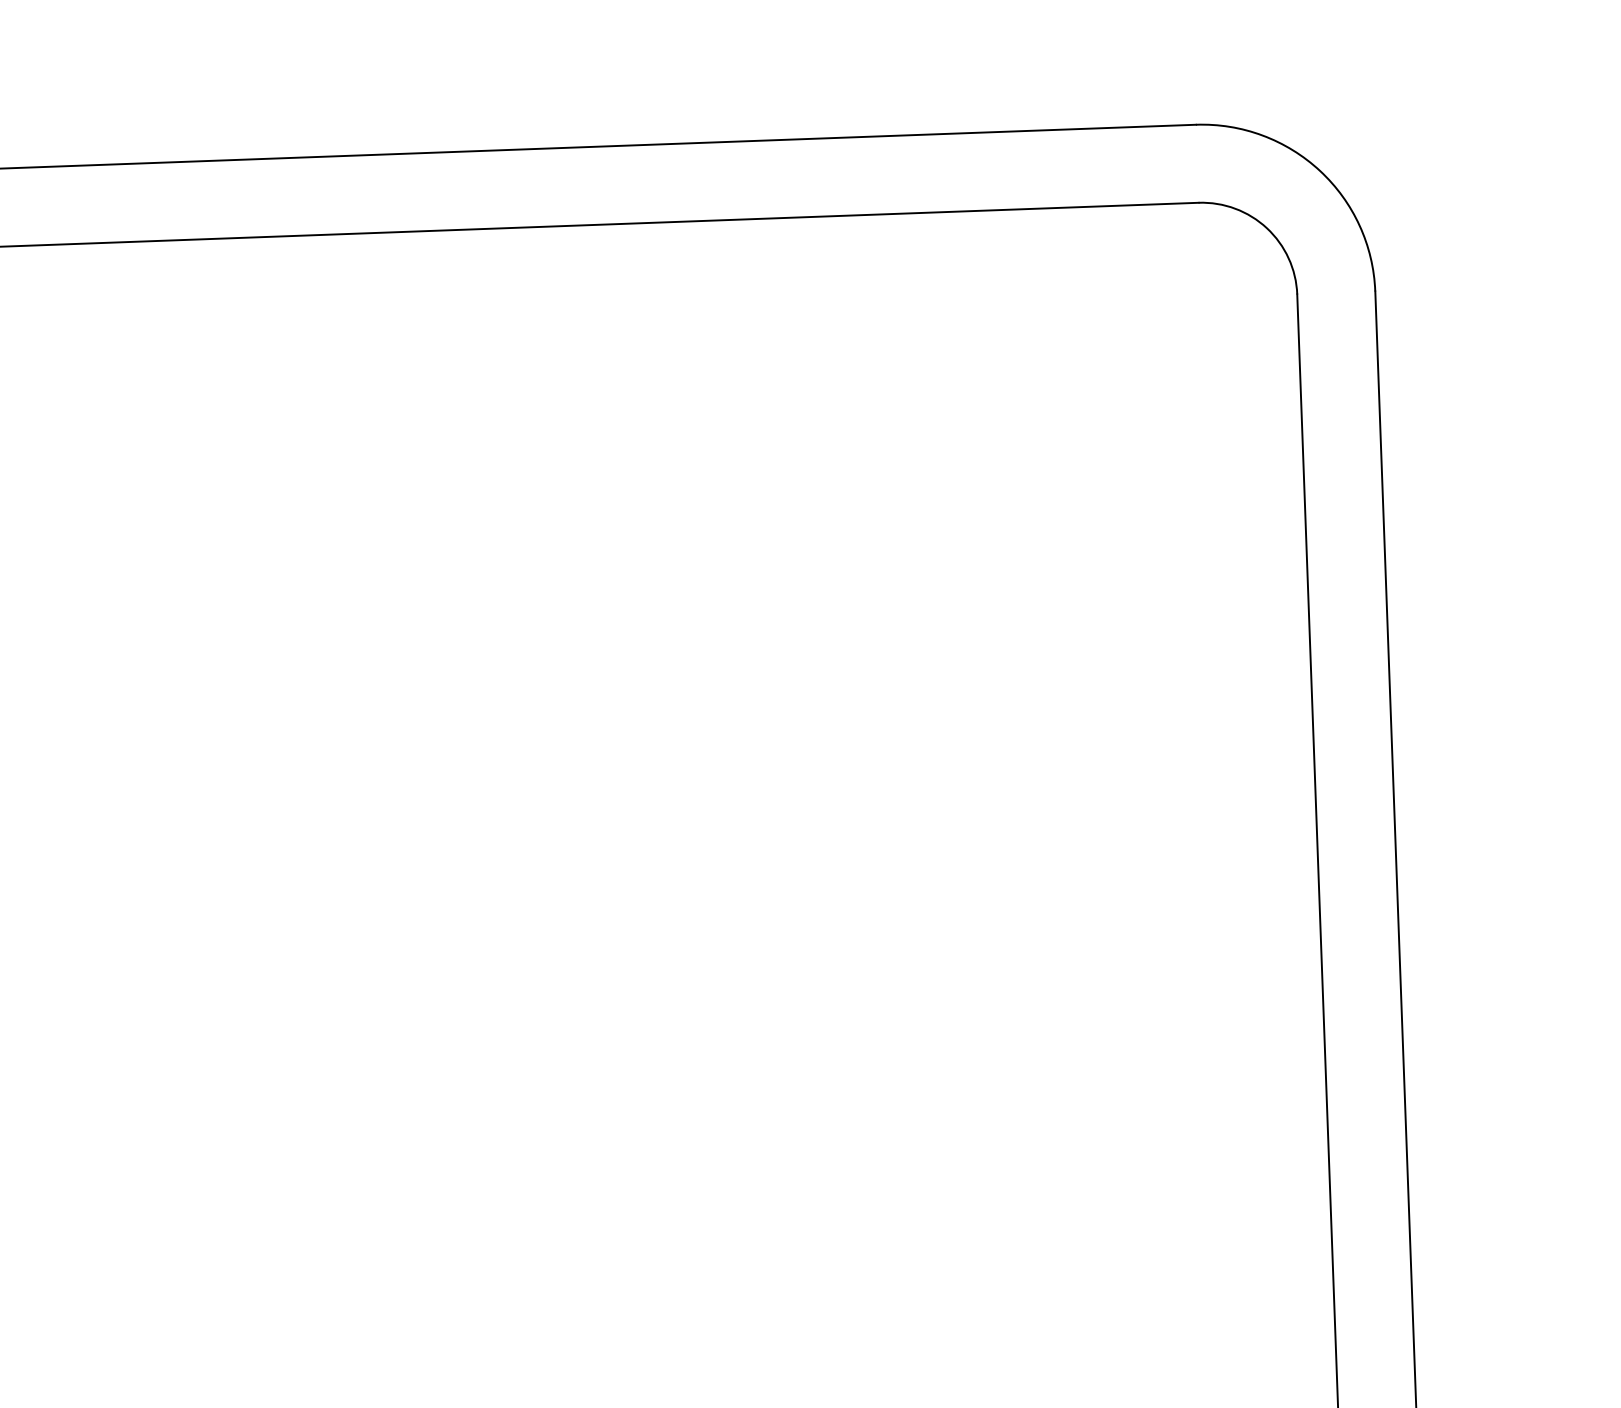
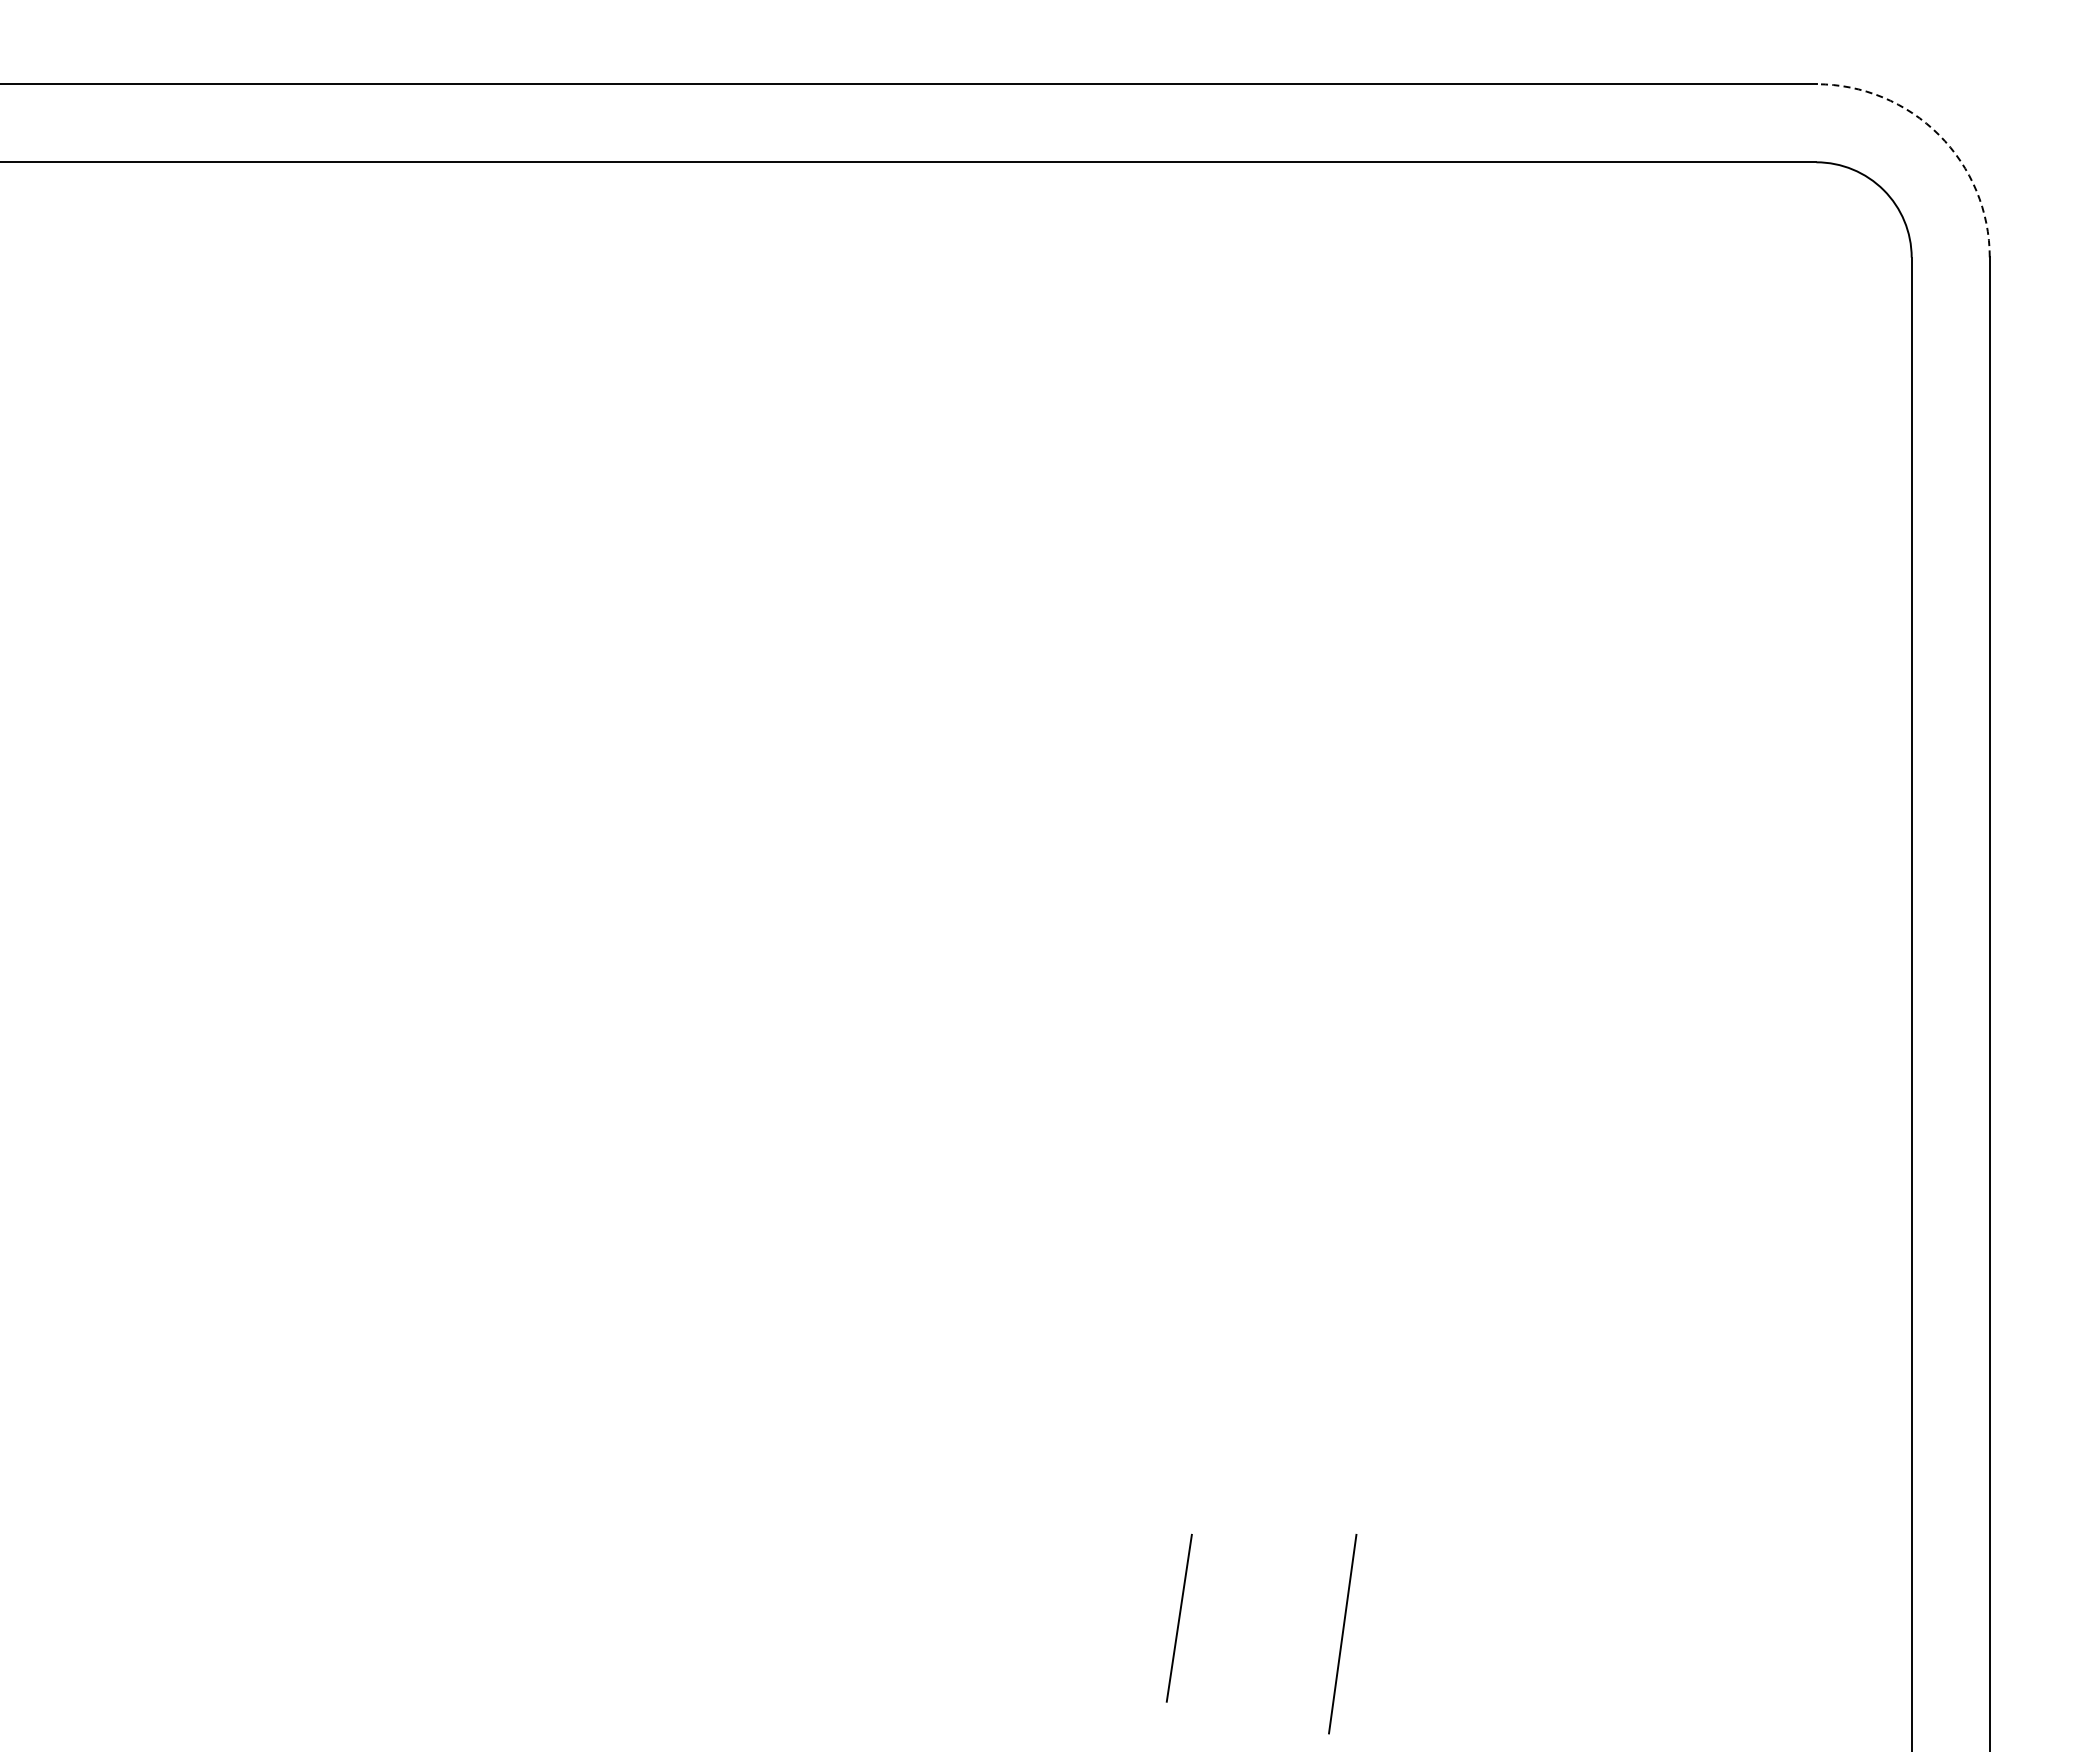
arc: (1320, 170) -> (1939, 134), solid -> dashed

